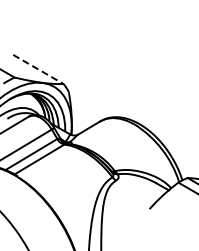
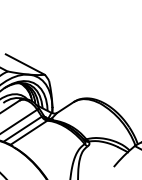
line: (38, 69) -> (25, 64), dashed -> solid

